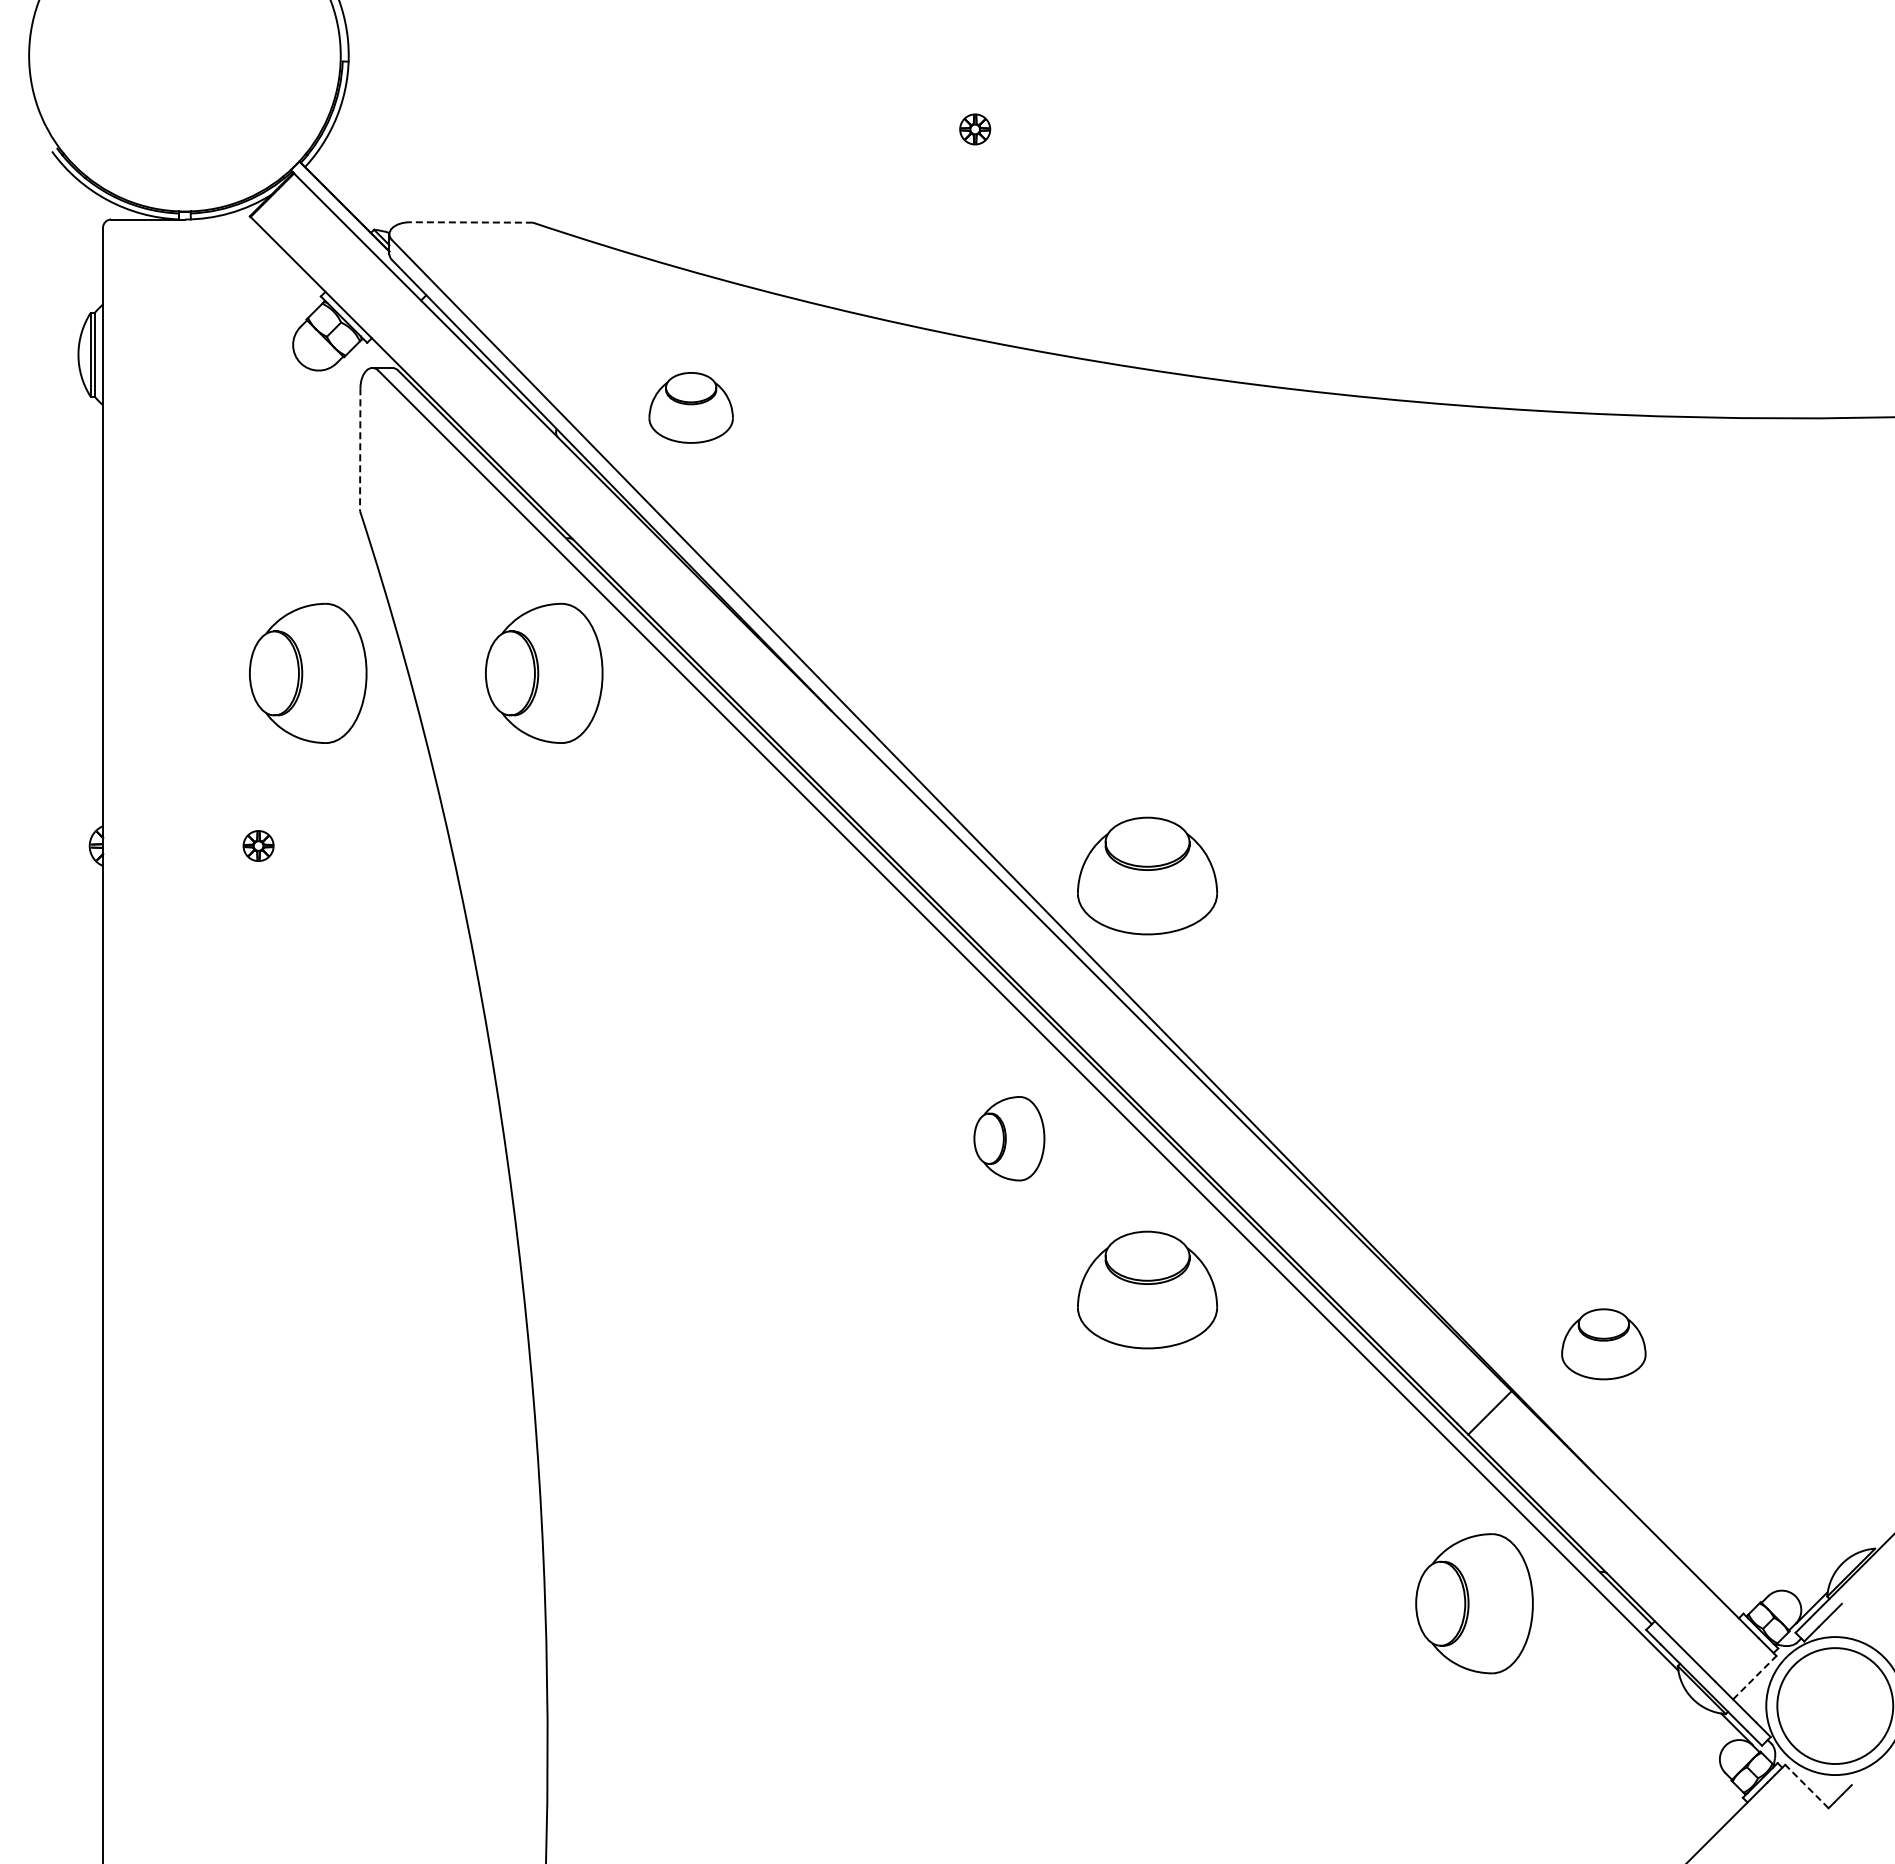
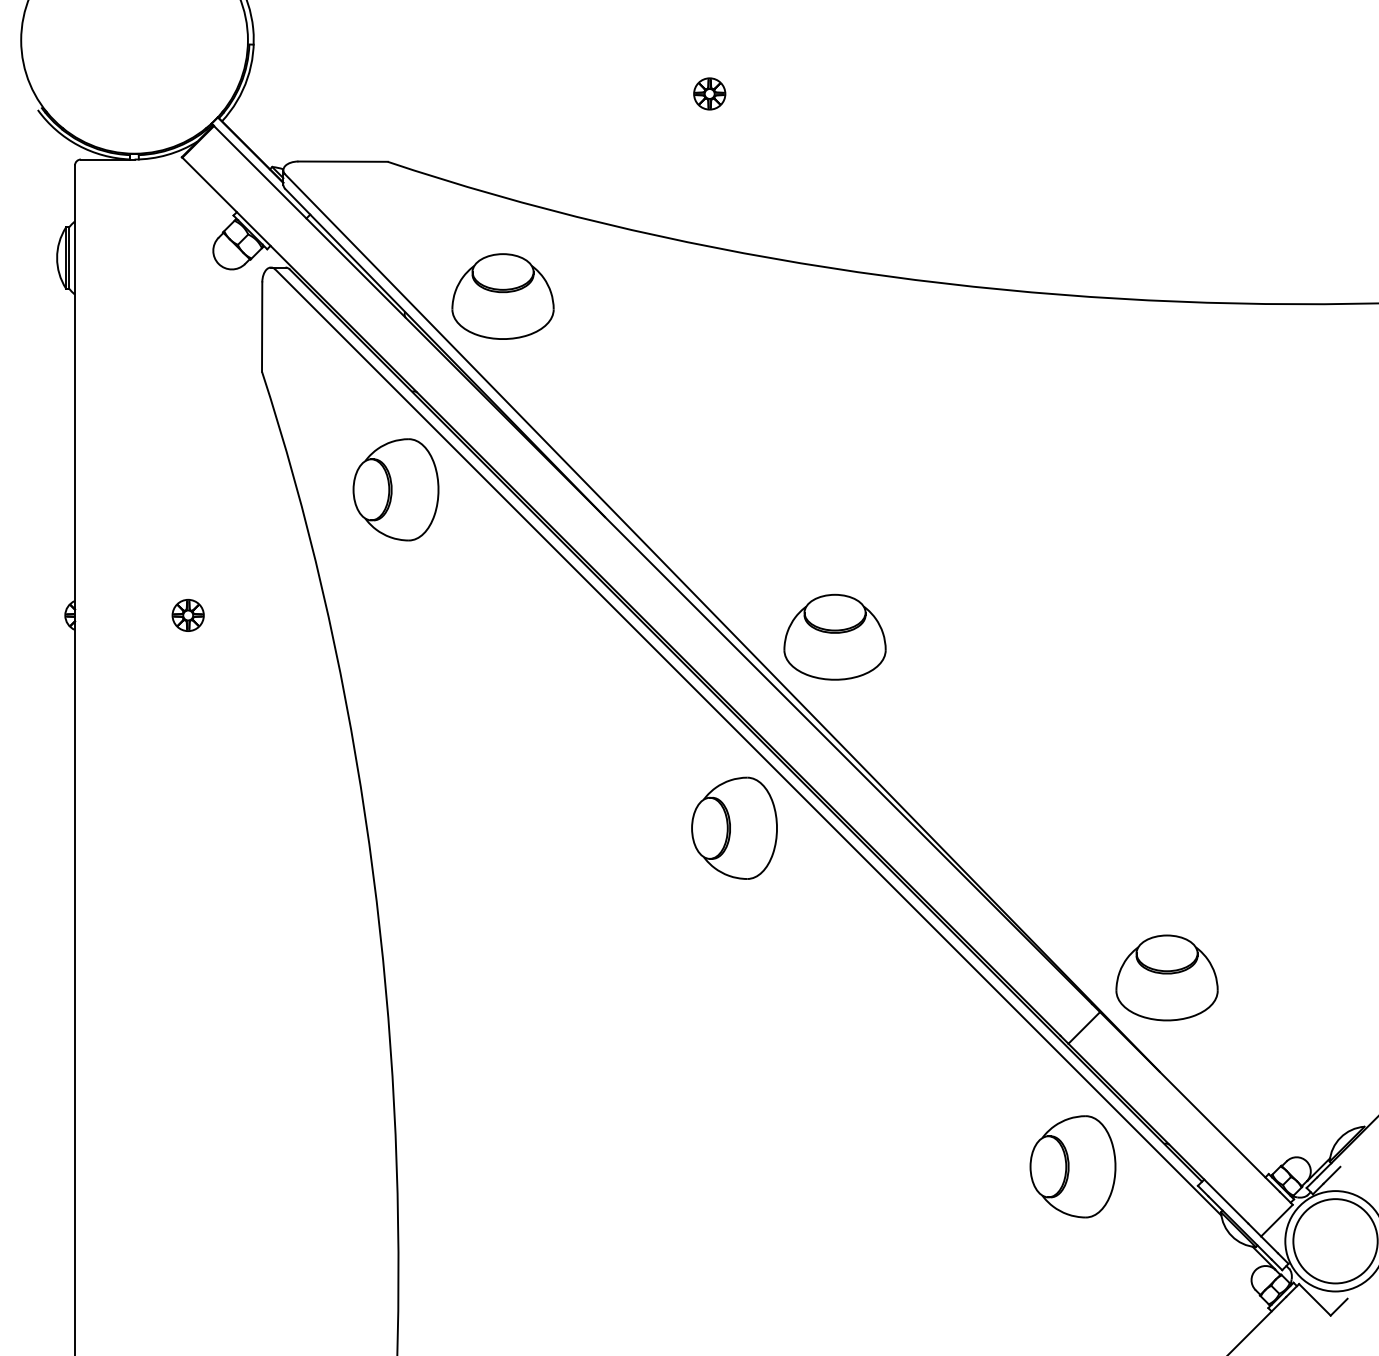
part: (974, 129) -> (709, 94), size x1.43
line: (470, 222) -> (342, 161), dashed -> solid
part: (690, 407) -> (502, 296), size x1.67
line: (360, 450) -> (262, 327), dashed -> solid
part: (308, 672) -> (224, 489), removed
part: (258, 845) -> (188, 615), size x1.43
part: (1009, 1138) -> (734, 828), size x1.67
part: (1147, 1289) -> (835, 938), removed
part: (1603, 1344) -> (1166, 978), size x1.67
line: (1754, 1677) -> (1276, 1220), dashed -> solid
line: (1806, 1786) -> (1314, 1299), dashed -> solid

